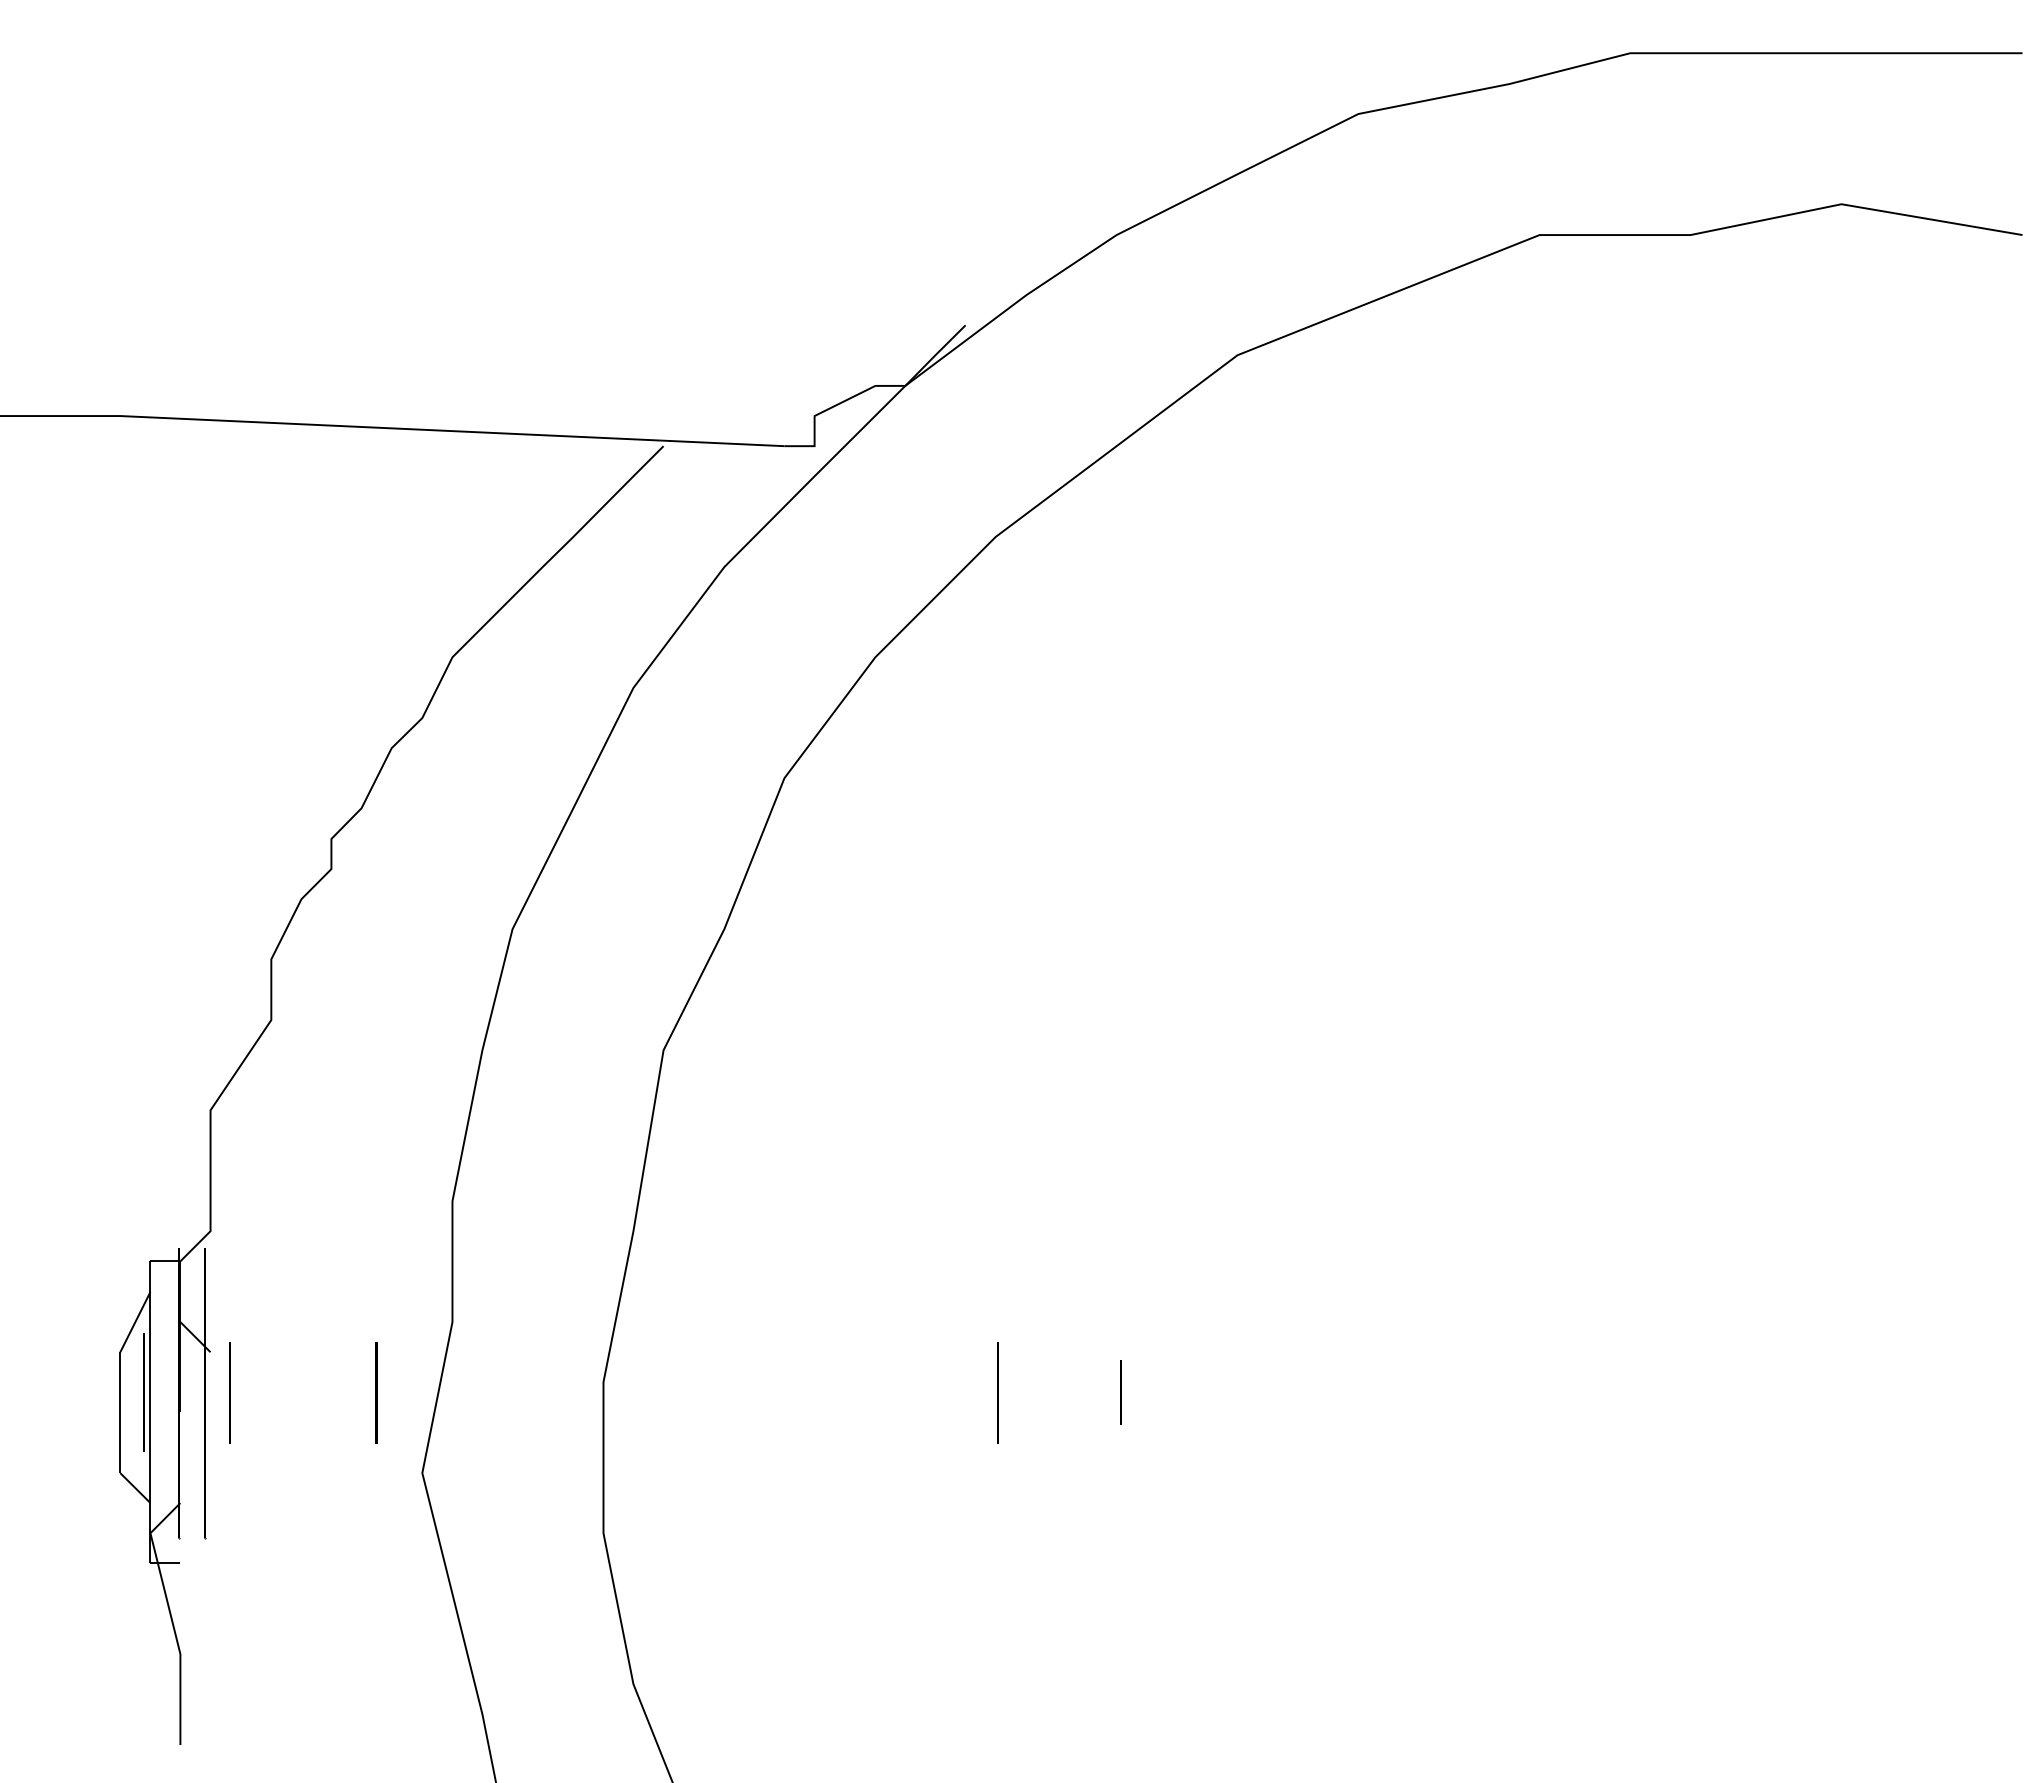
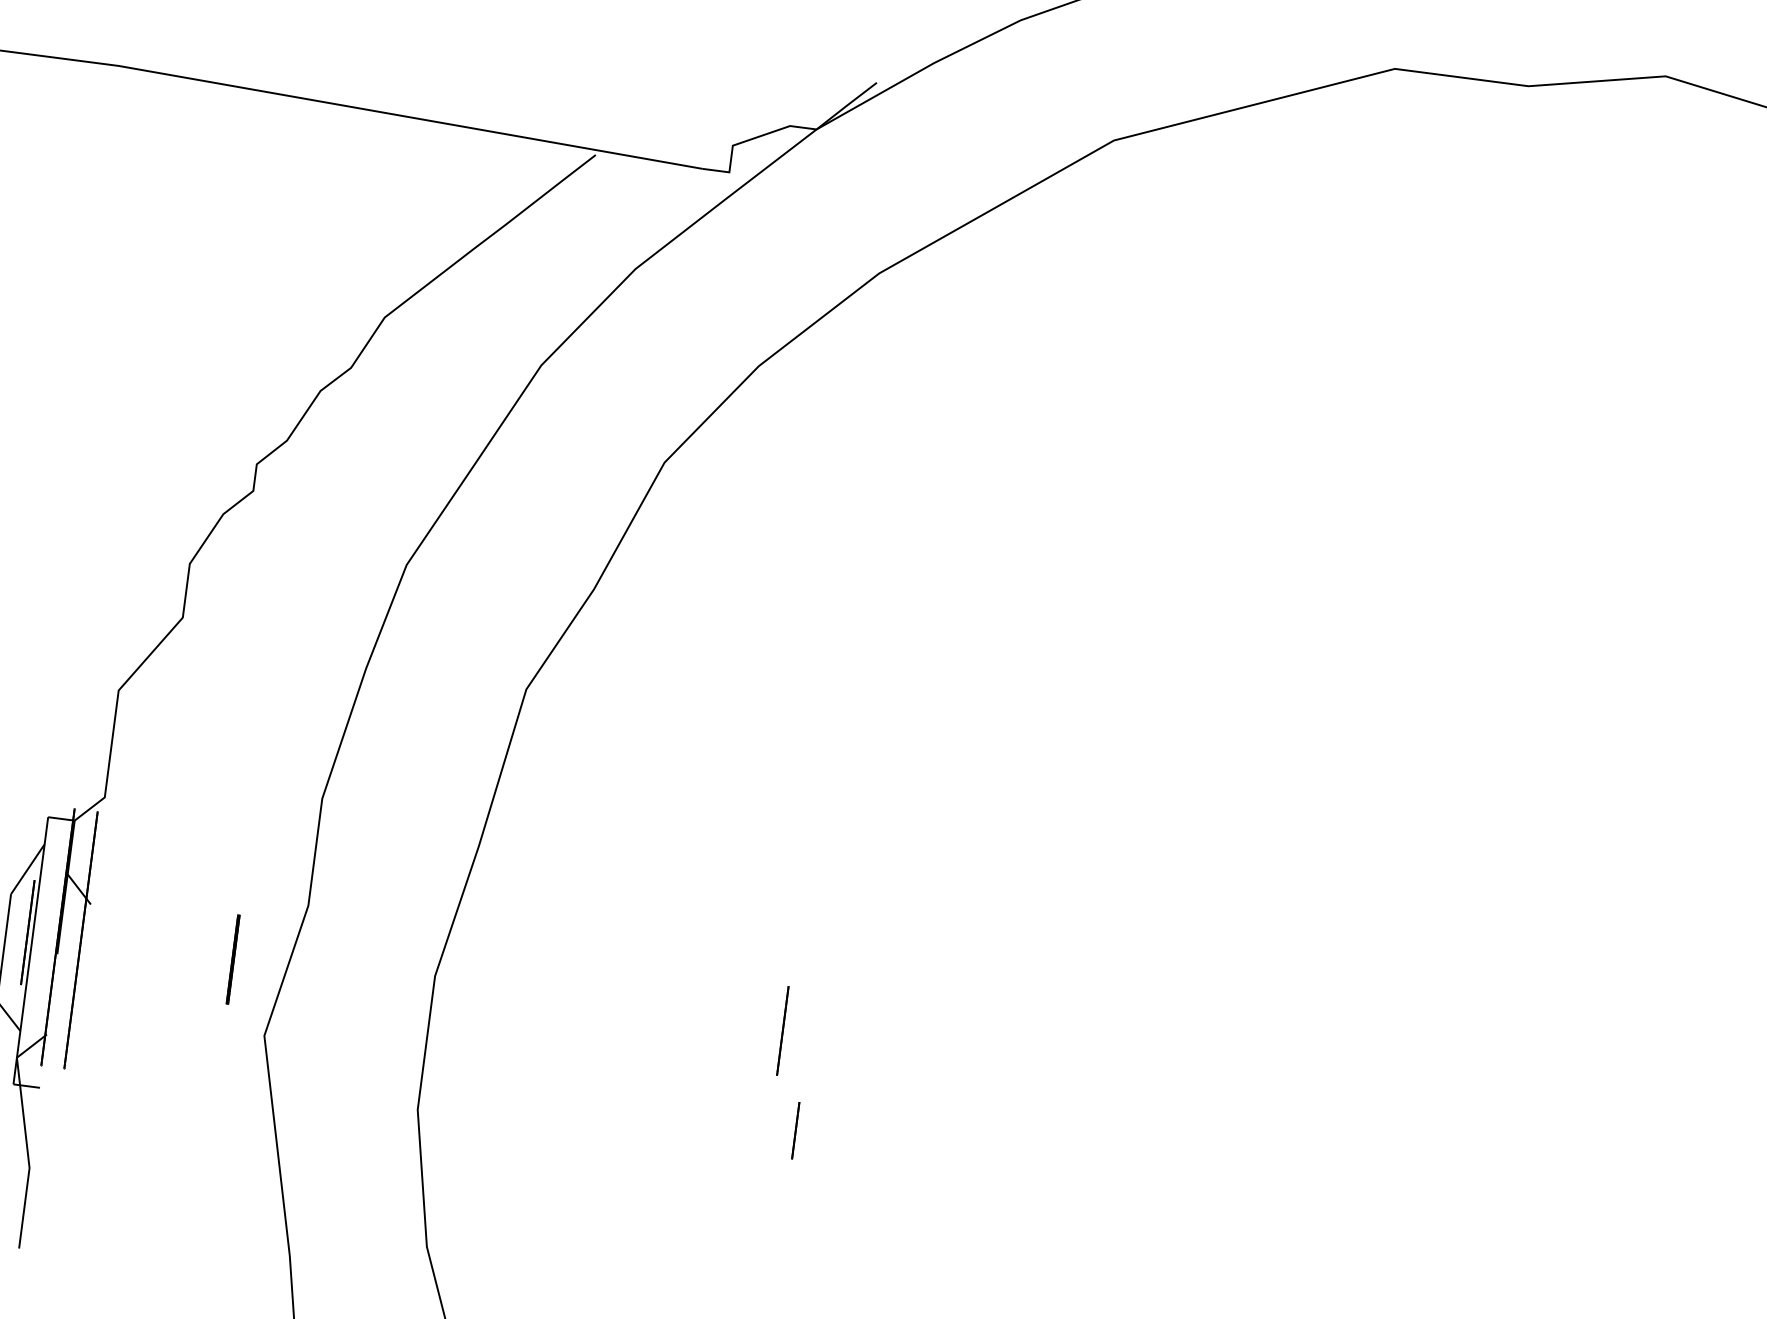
line: (229, 1392) -> (103, 942), removed
line: (1120, 1392) -> (795, 1130), moved

